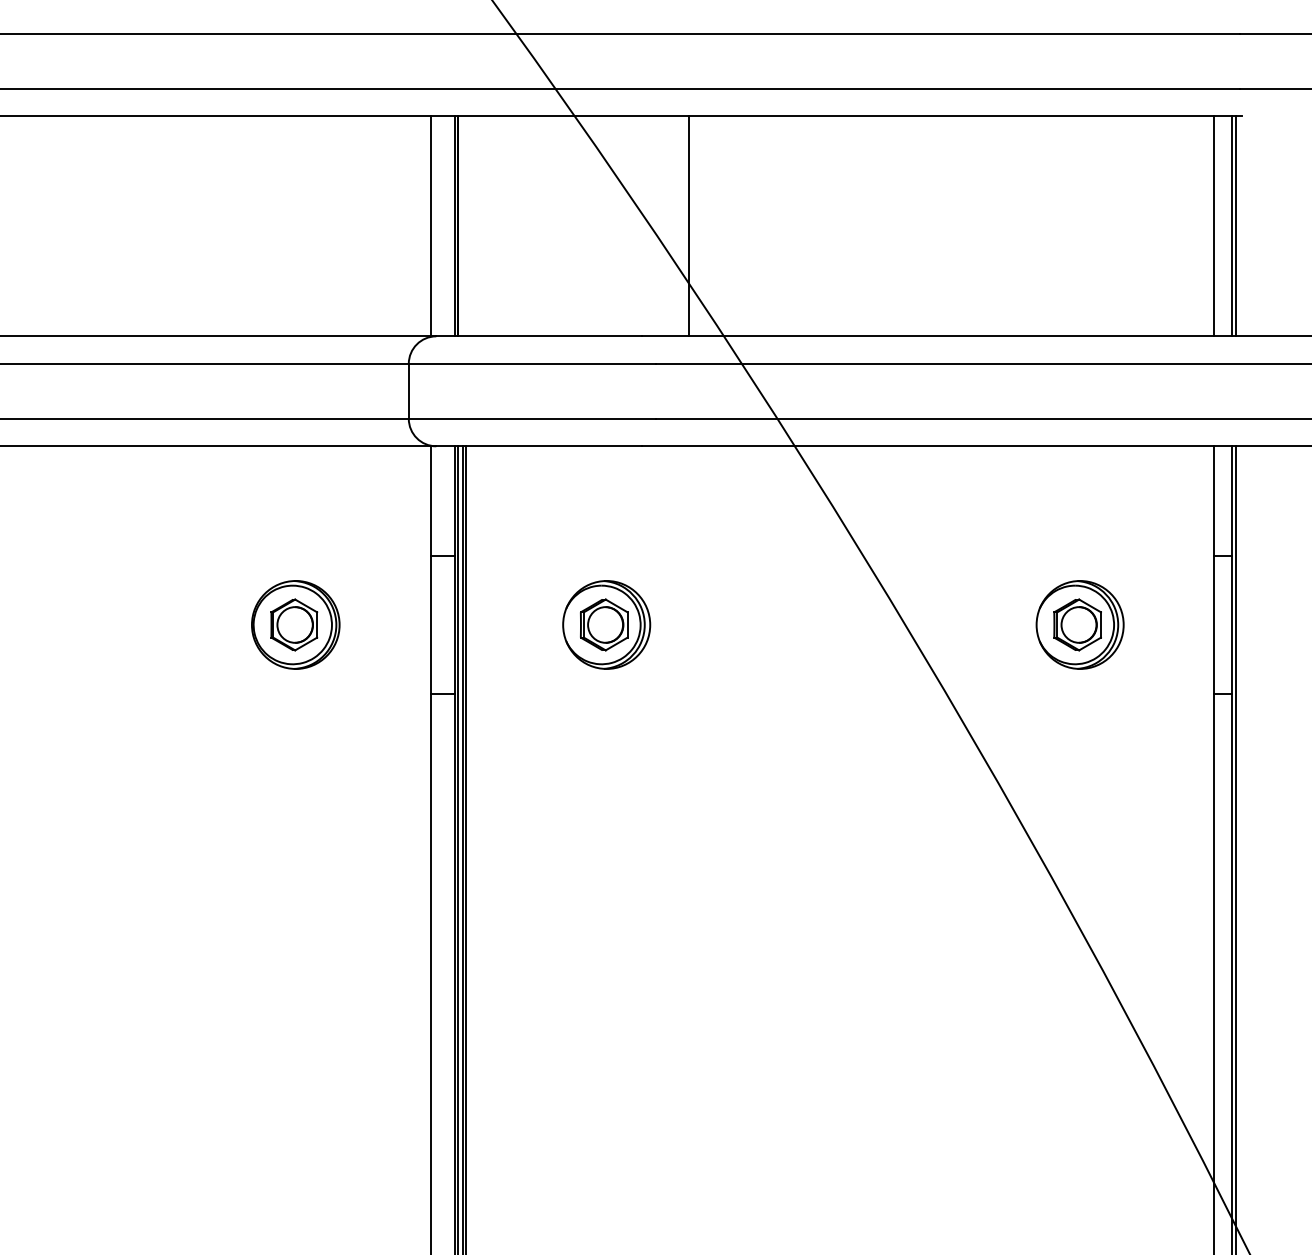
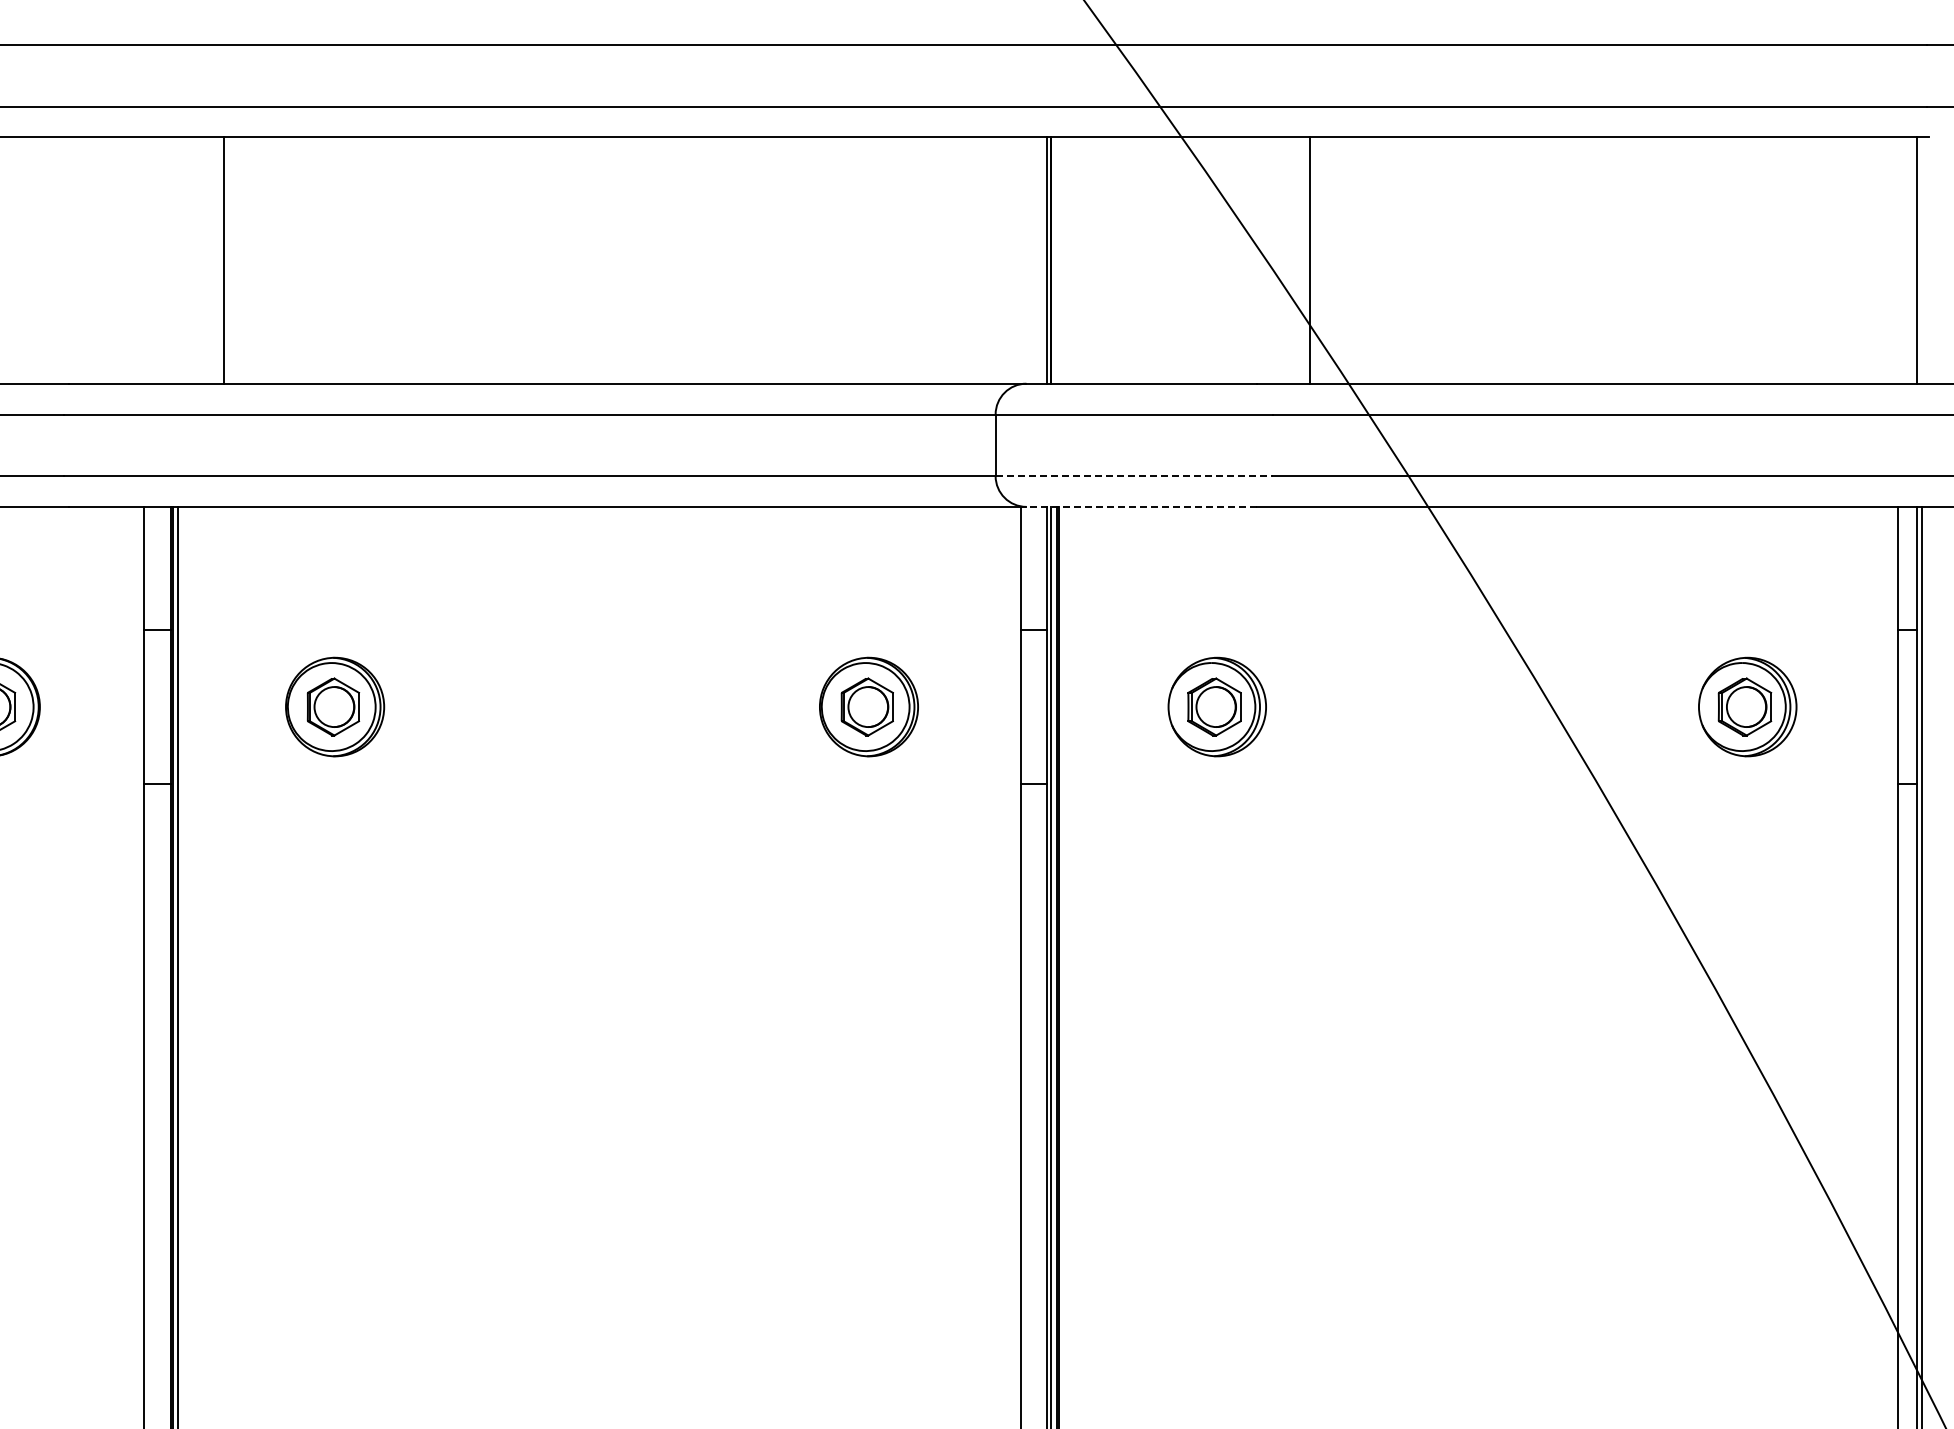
line: (431, 226) -> (1020, 260), removed
line: (1213, 226) -> (1897, 260), removed
line: (1236, 226) -> (1922, 260), removed
line: (532, 419) -> (1134, 476), solid -> dashed
line: (539, 445) -> (1141, 506), solid -> dashed

